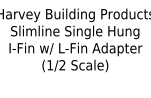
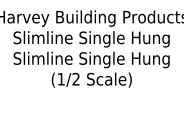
text: (75, 49) -> (92, 60), I-Fin w/ L-Fin Adapter -> Slimline Single Hung

